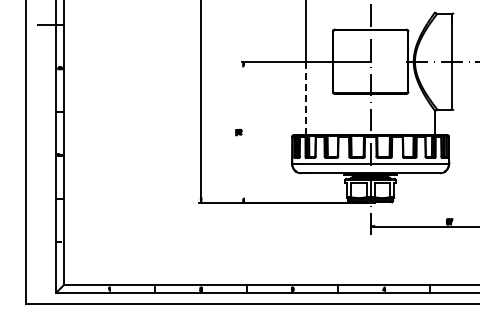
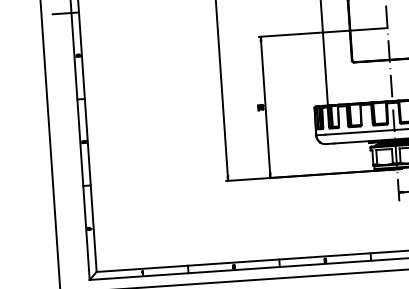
line: (305, 98) -> (325, 69), dashed -> solid
line: (243, 132) -> (265, 107), added

